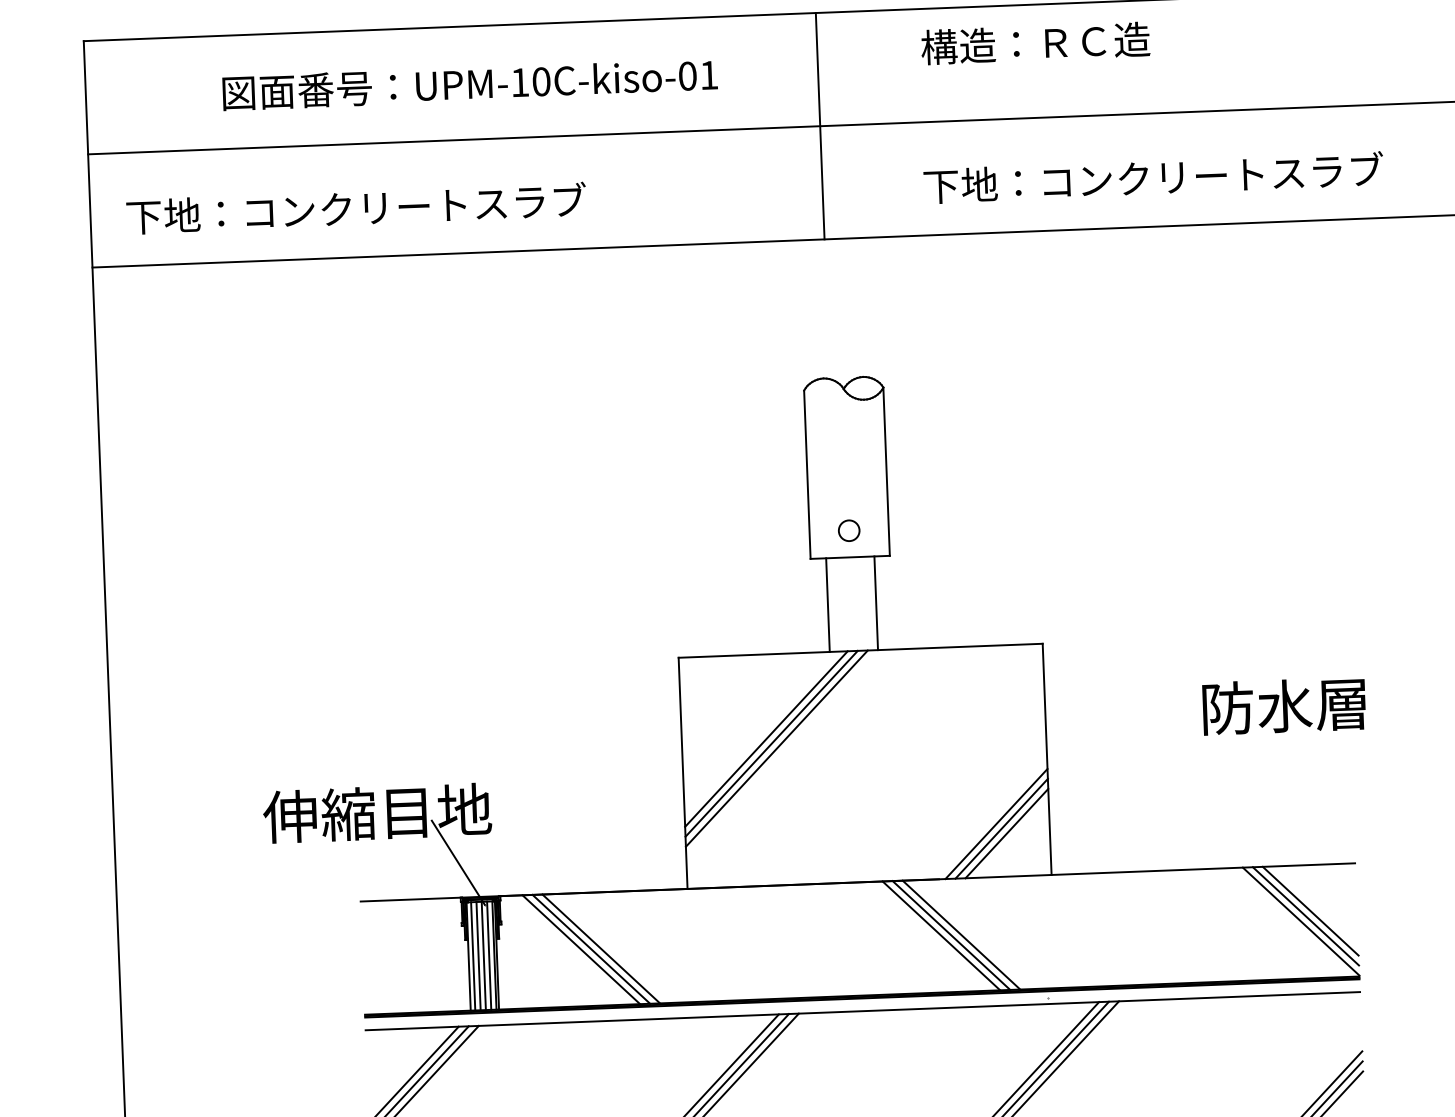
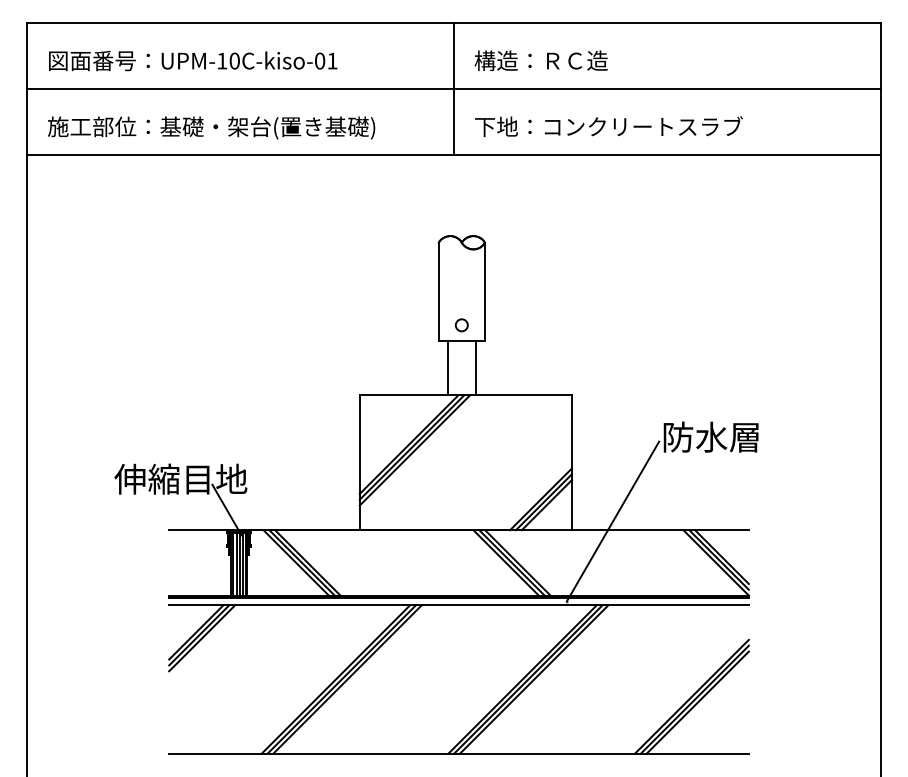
text: (1034, 42) -> (540, 60), moved
text: (470, 83) -> (193, 60), moved
text: (1152, 177) -> (608, 126), moved
text: (406, 207) -> (211, 127), 下地：コンクリートスラブ -> 施工部位：基礎・架台(置き基礎)
line: (1120, 857) -> (612, 521), added

